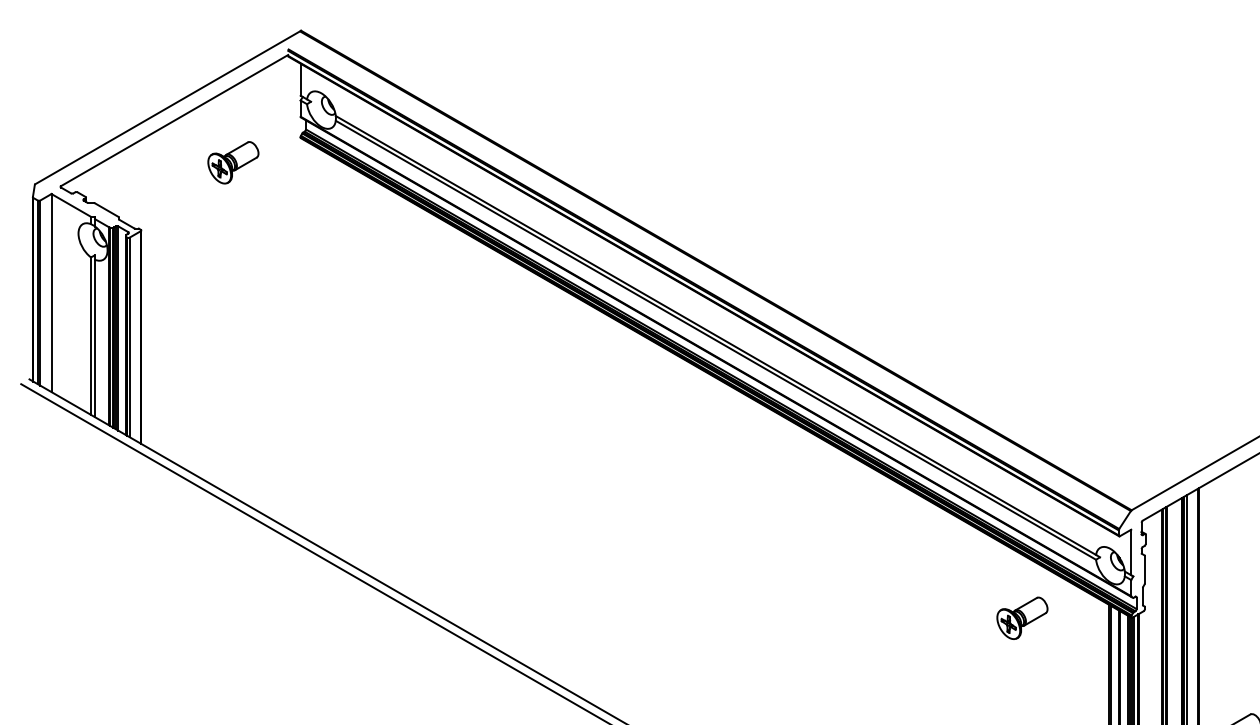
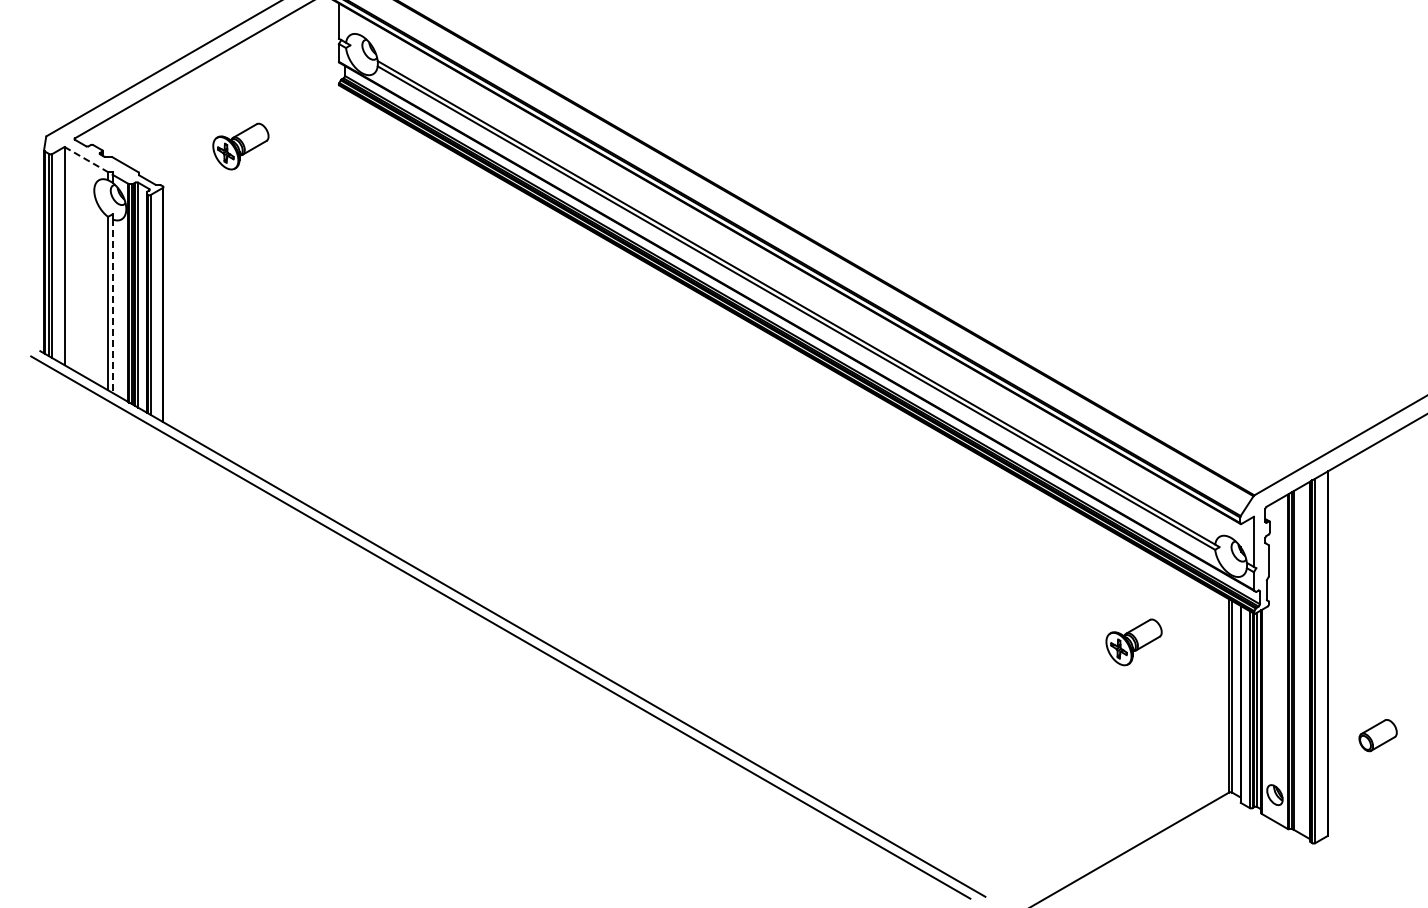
part: (233, 162) -> (240, 146), moved
line: (71, 205) -> (86, 159), solid -> dashed
line: (95, 338) -> (112, 306), solid -> dashed
part: (1021, 618) -> (1133, 642), moved

